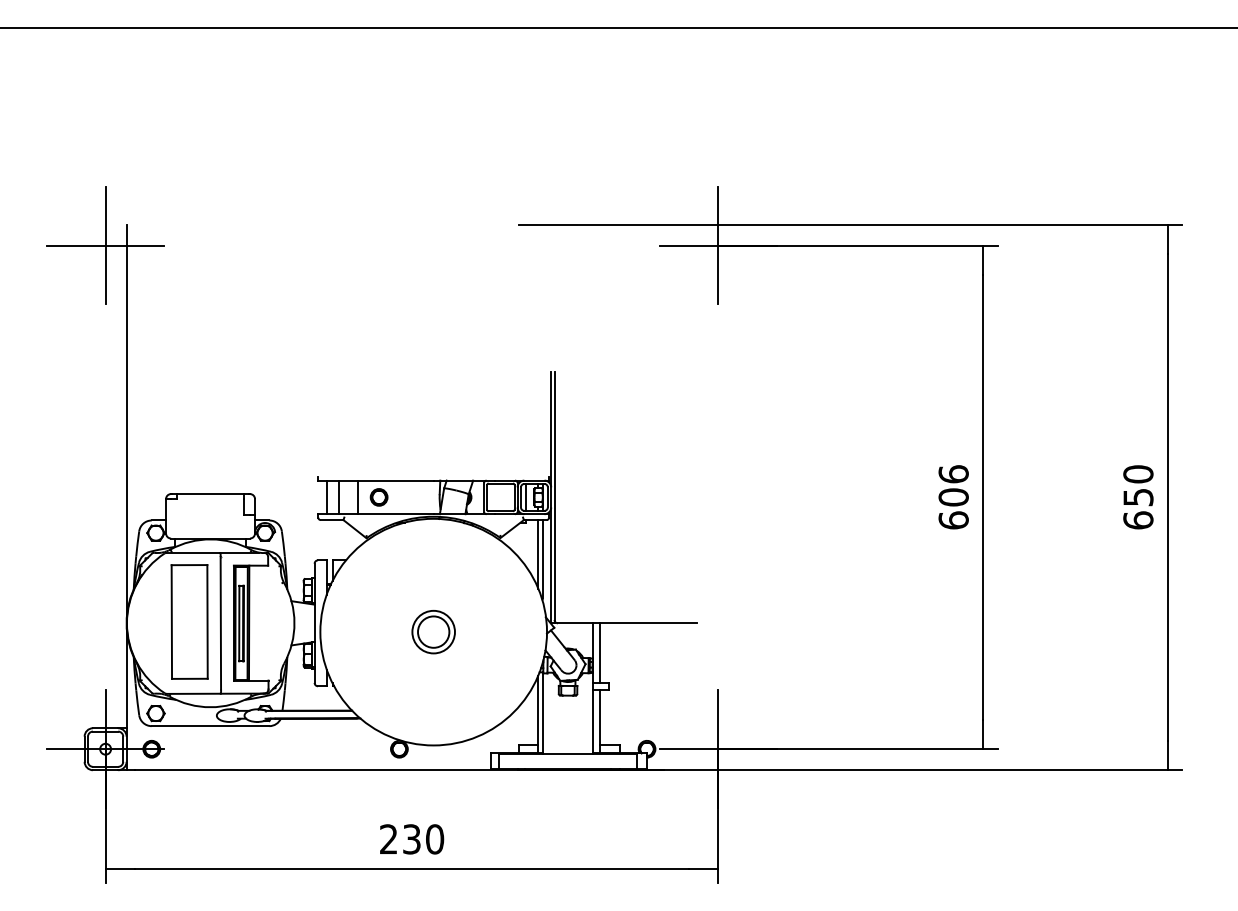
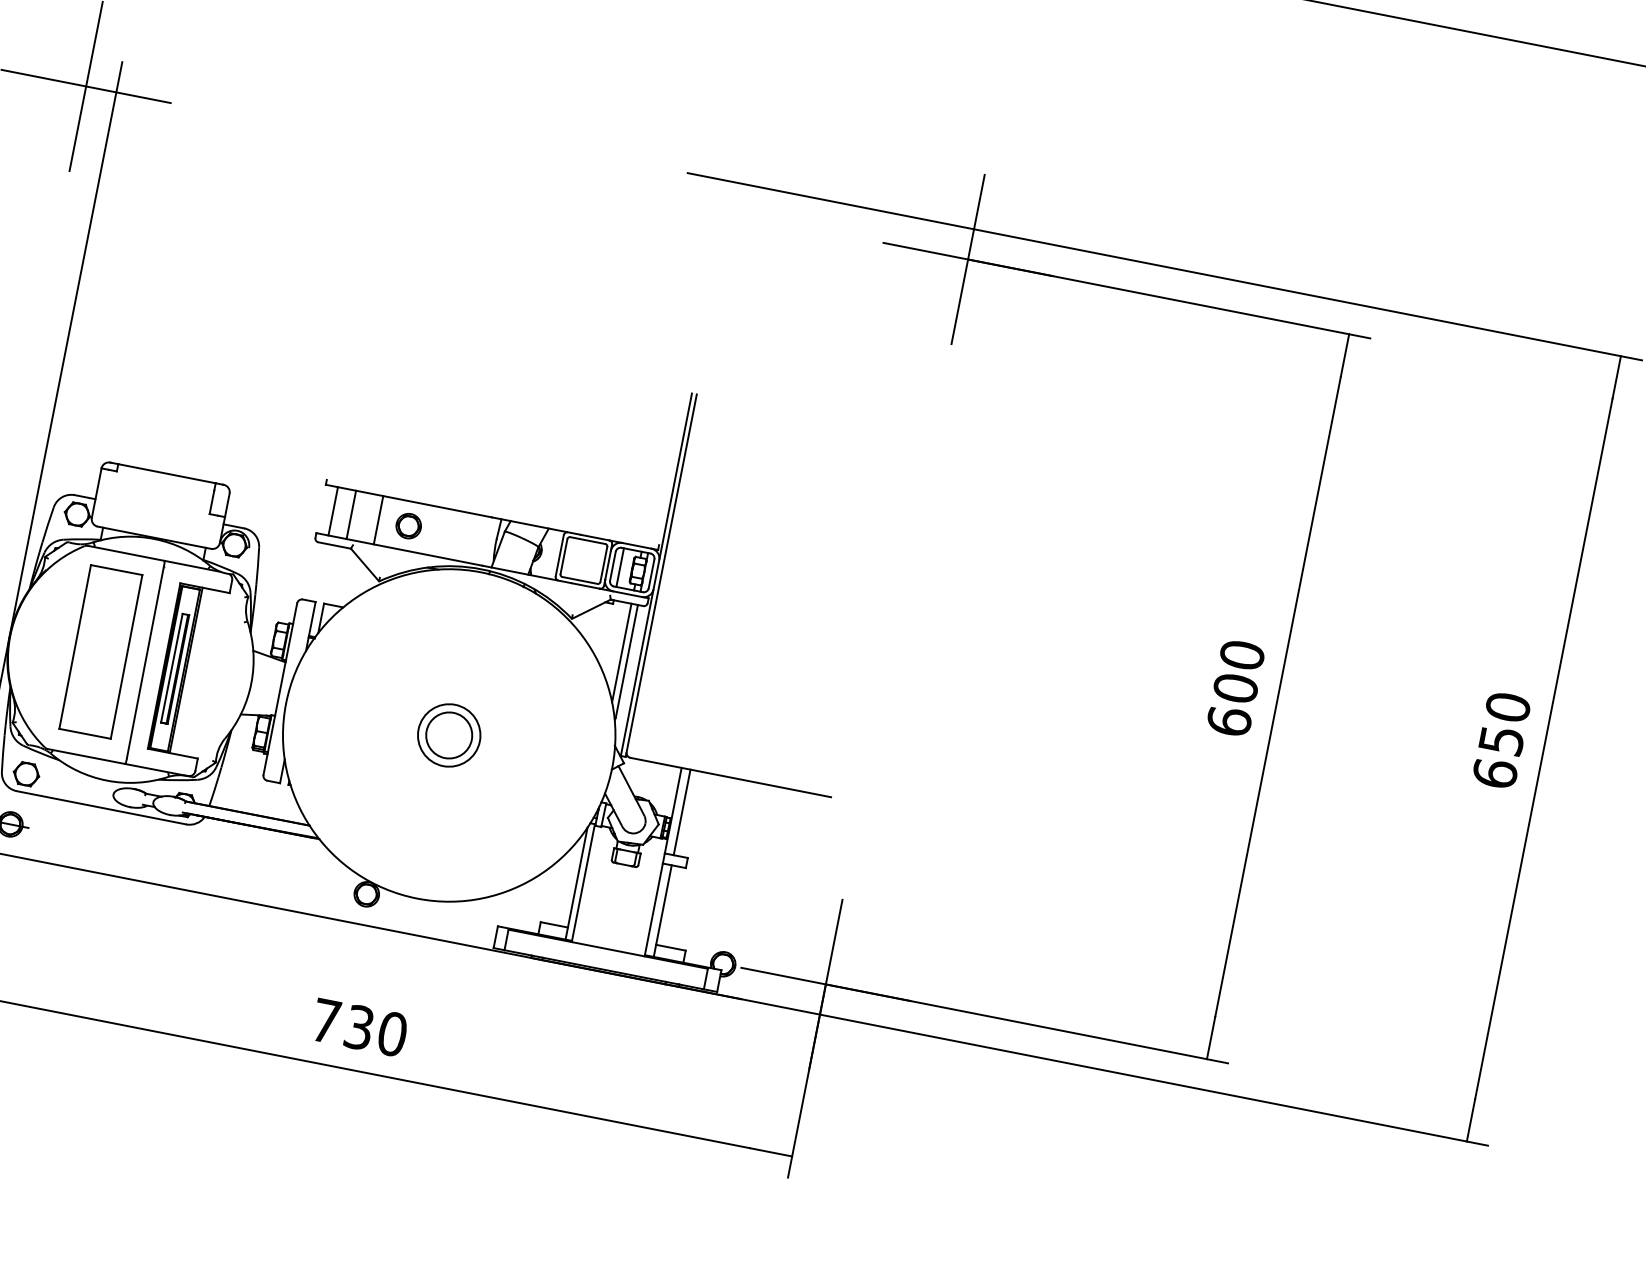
text: (953, 474) -> (1241, 655), 606 -> 600
text: (388, 838) -> (325, 1019), 230 -> 730

